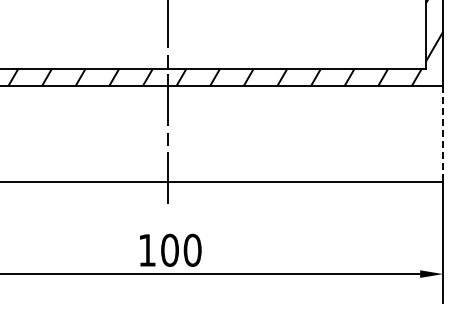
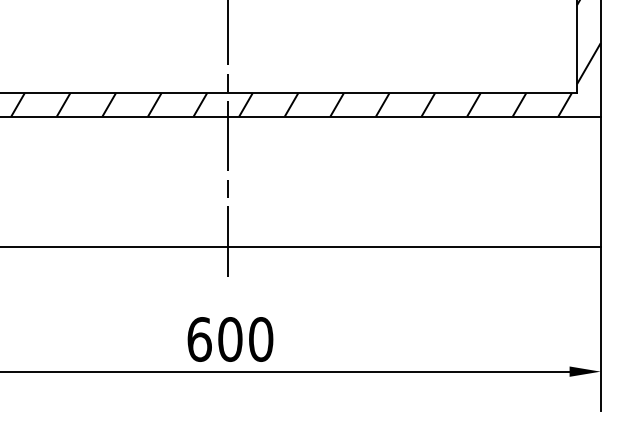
line: (443, 134) -> (601, 182), dashed -> solid
text: (147, 249) -> (199, 338), 100 -> 600

